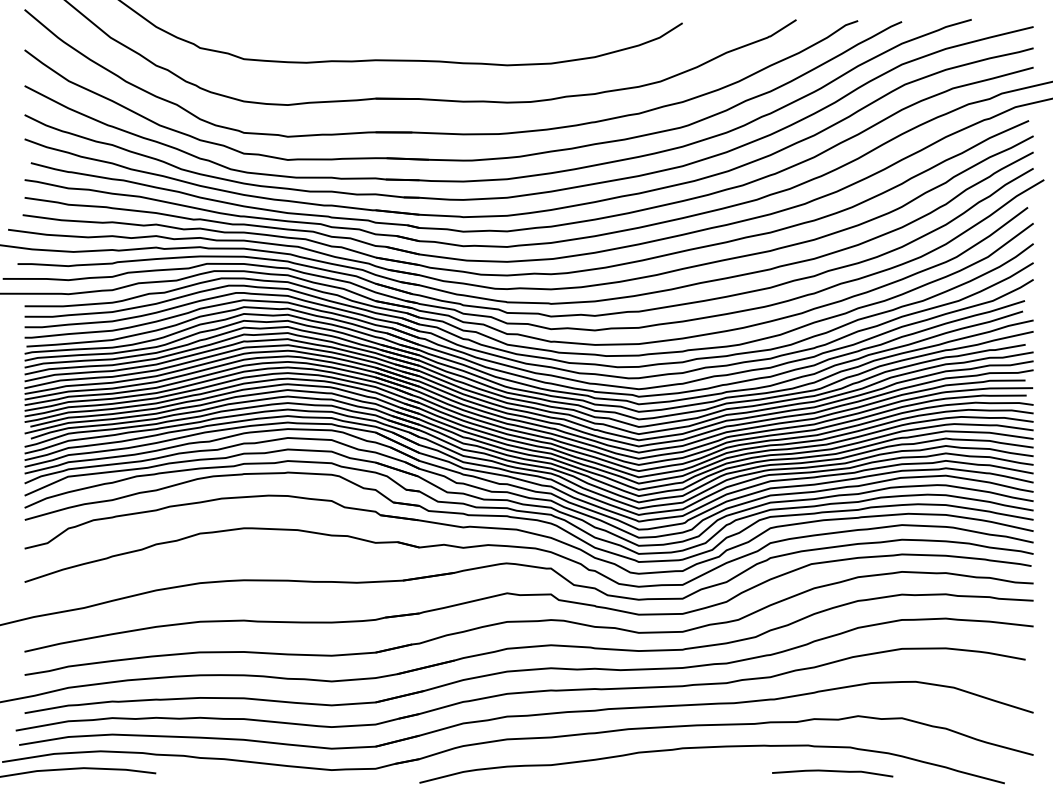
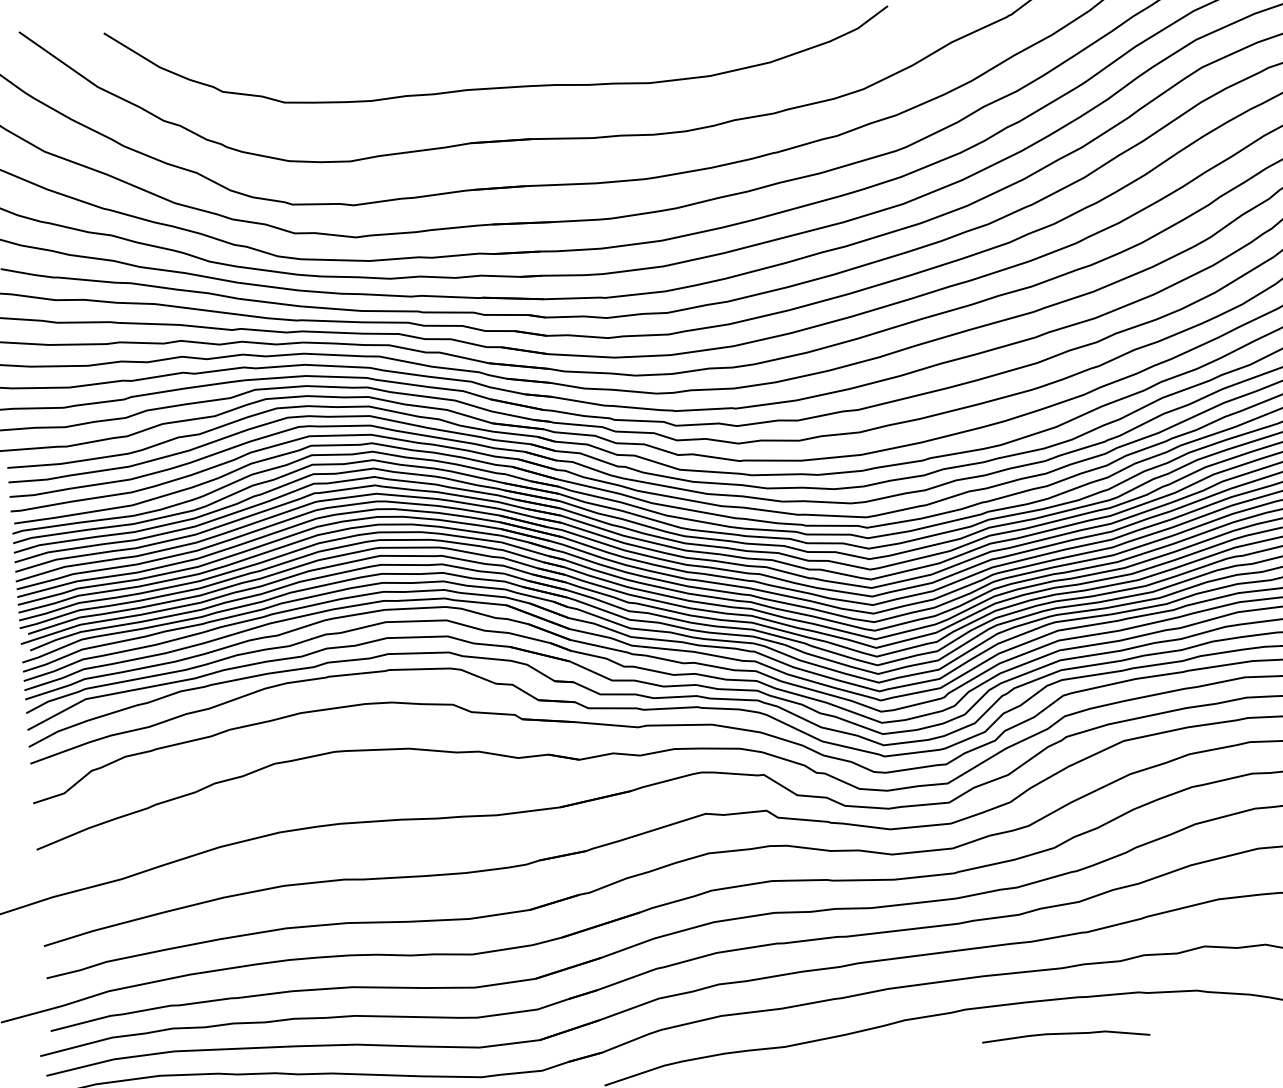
curve: (832, 771) -> (1065, 1034), moved

